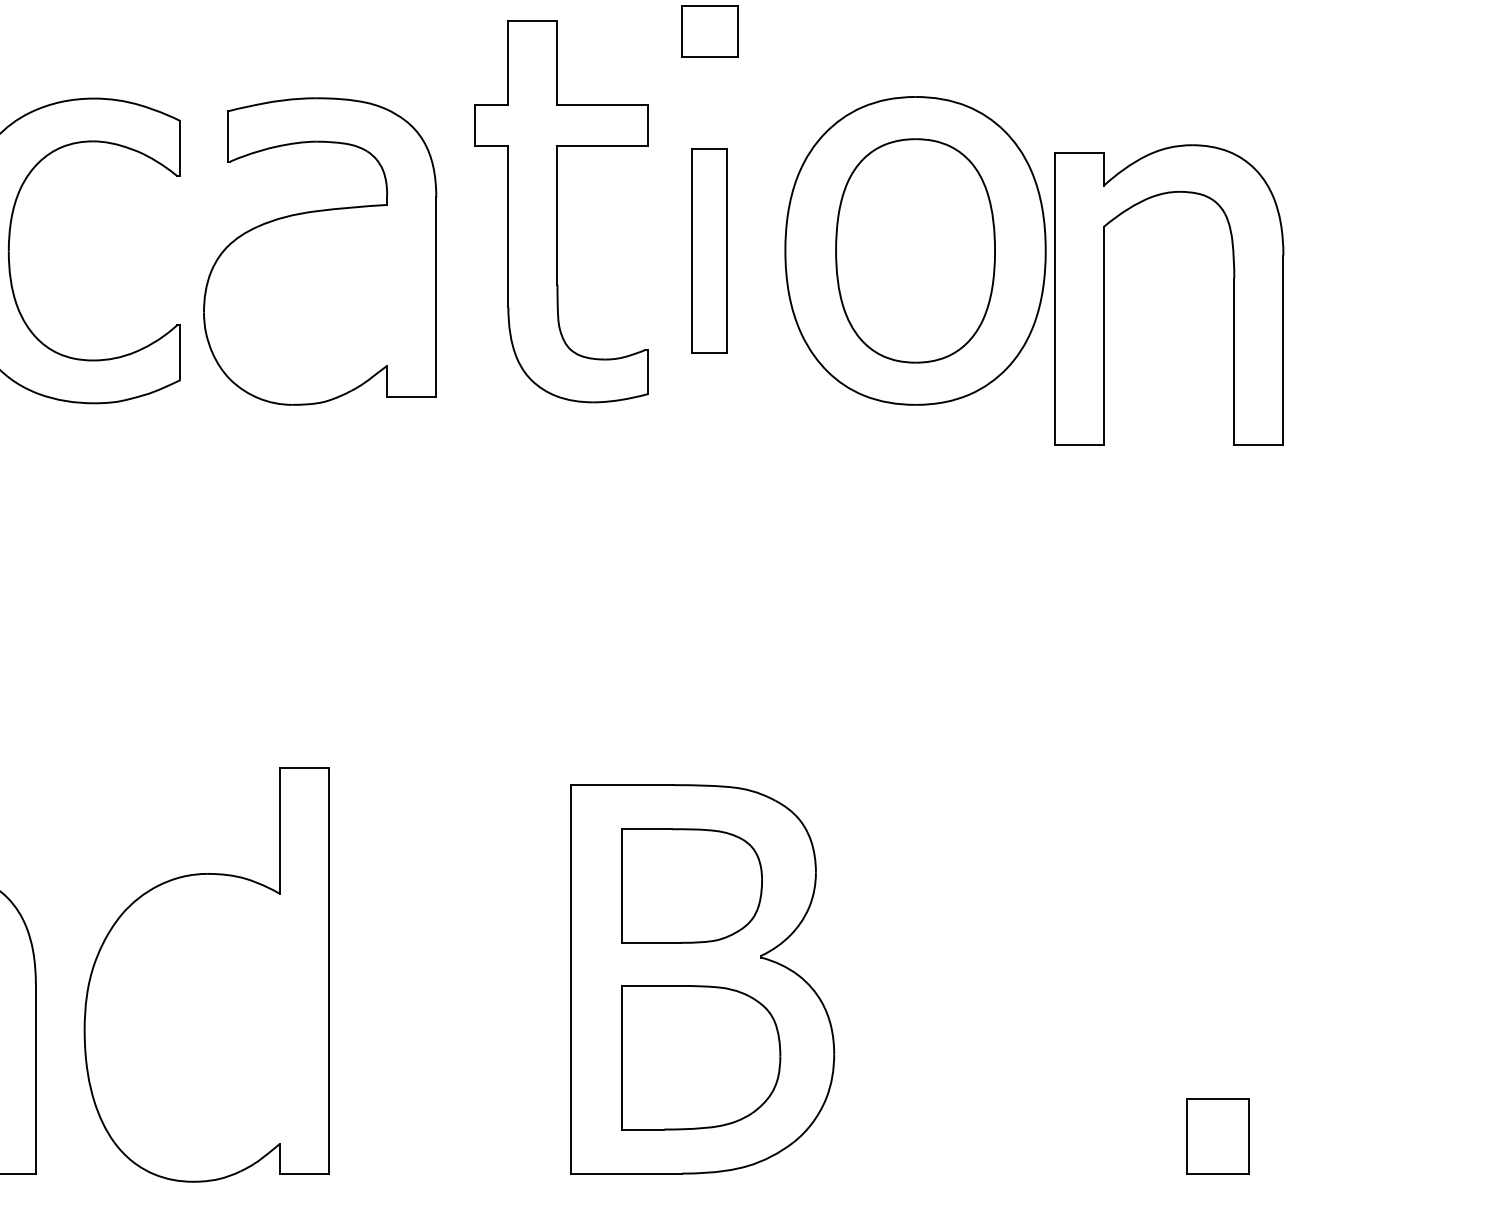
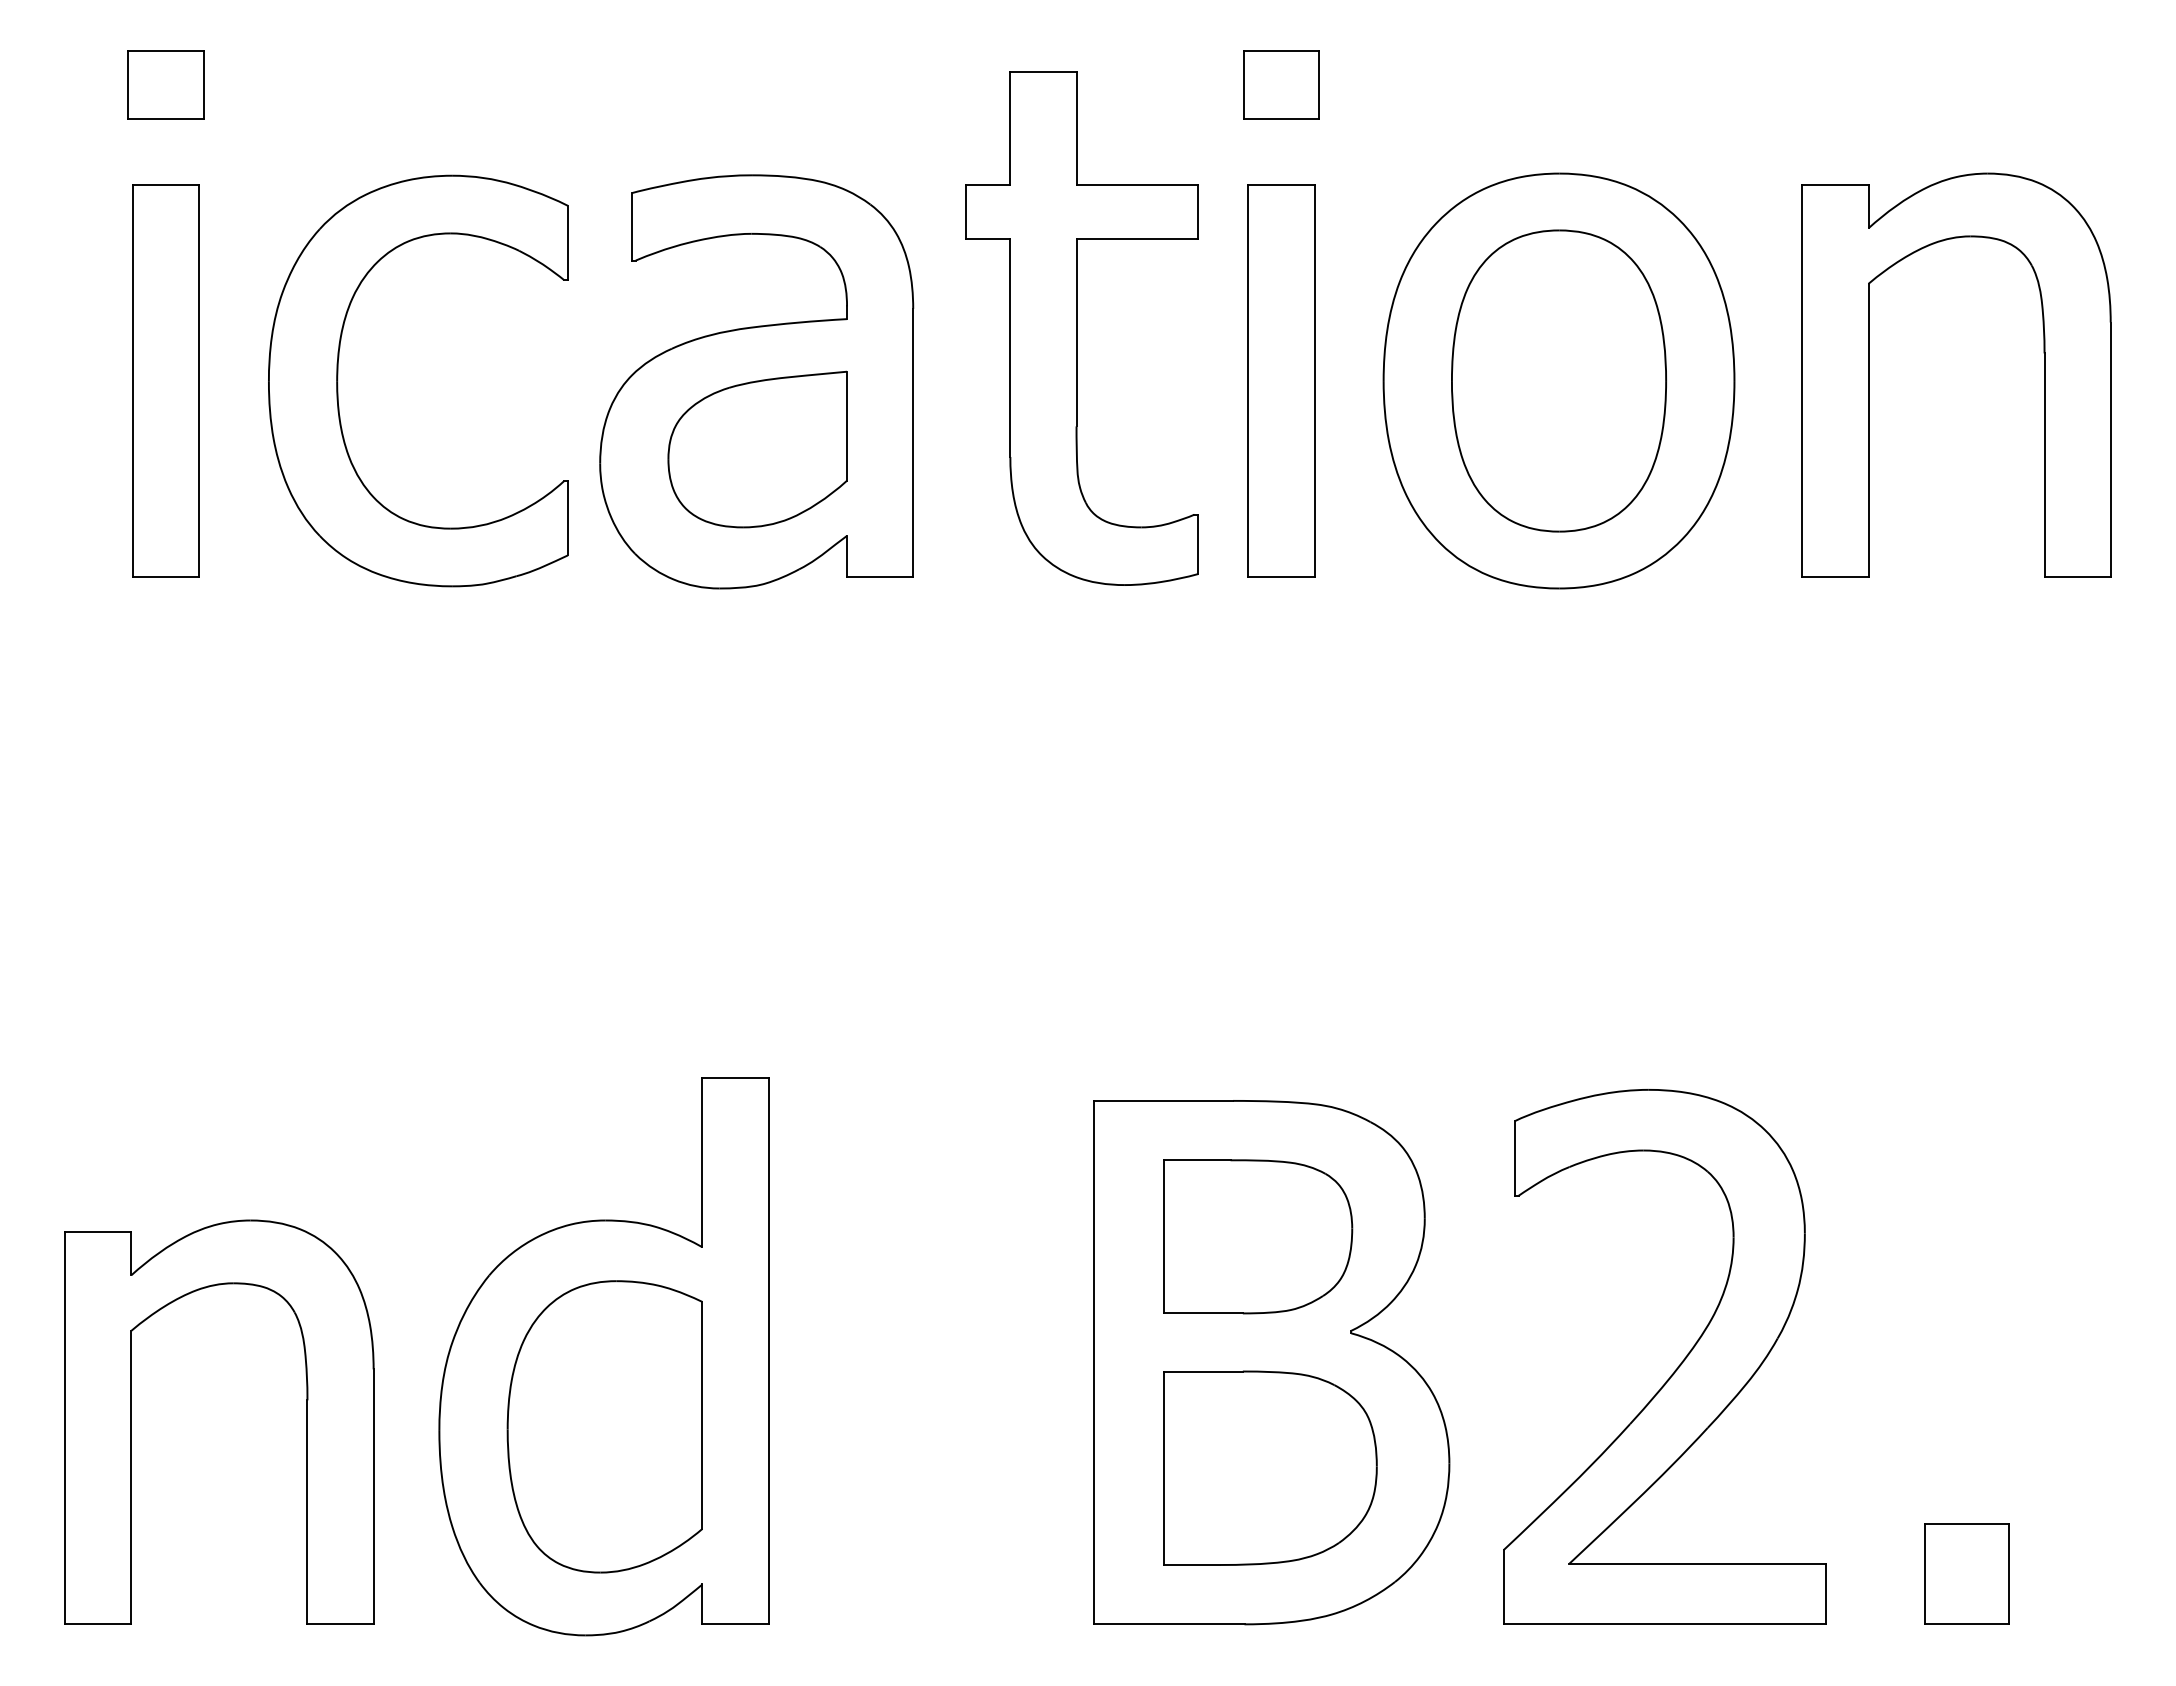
part: (709, 250) -> (1281, 380), size x1.43
part: (1104, 294) -> (1869, 374), moved
part: (320, 301) -> (757, 449), added
part: (1004, 981) -> (1678, 1365), added
part: (207, 1026) -> (604, 1426), added

